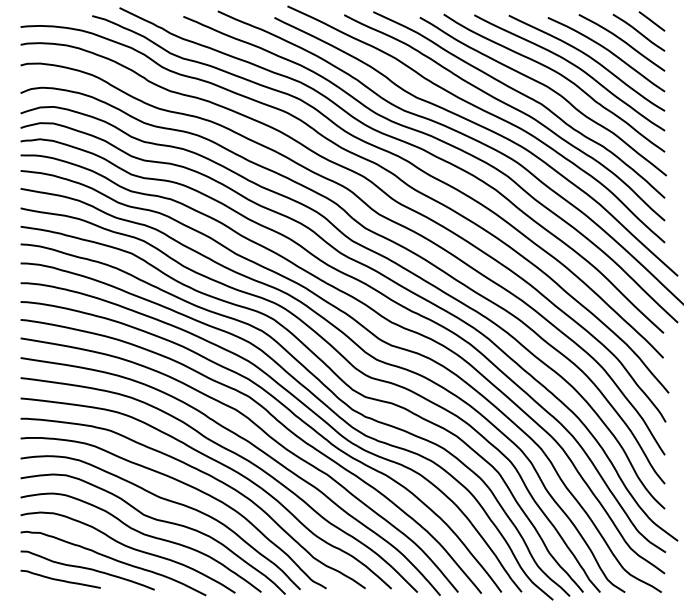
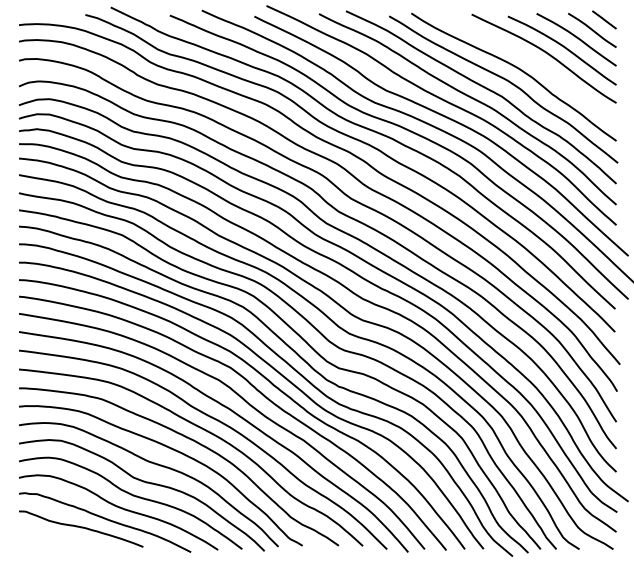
curve: (572, 65) -> (530, 60), removed
curve: (61, 579) -> (56, 537), removed

